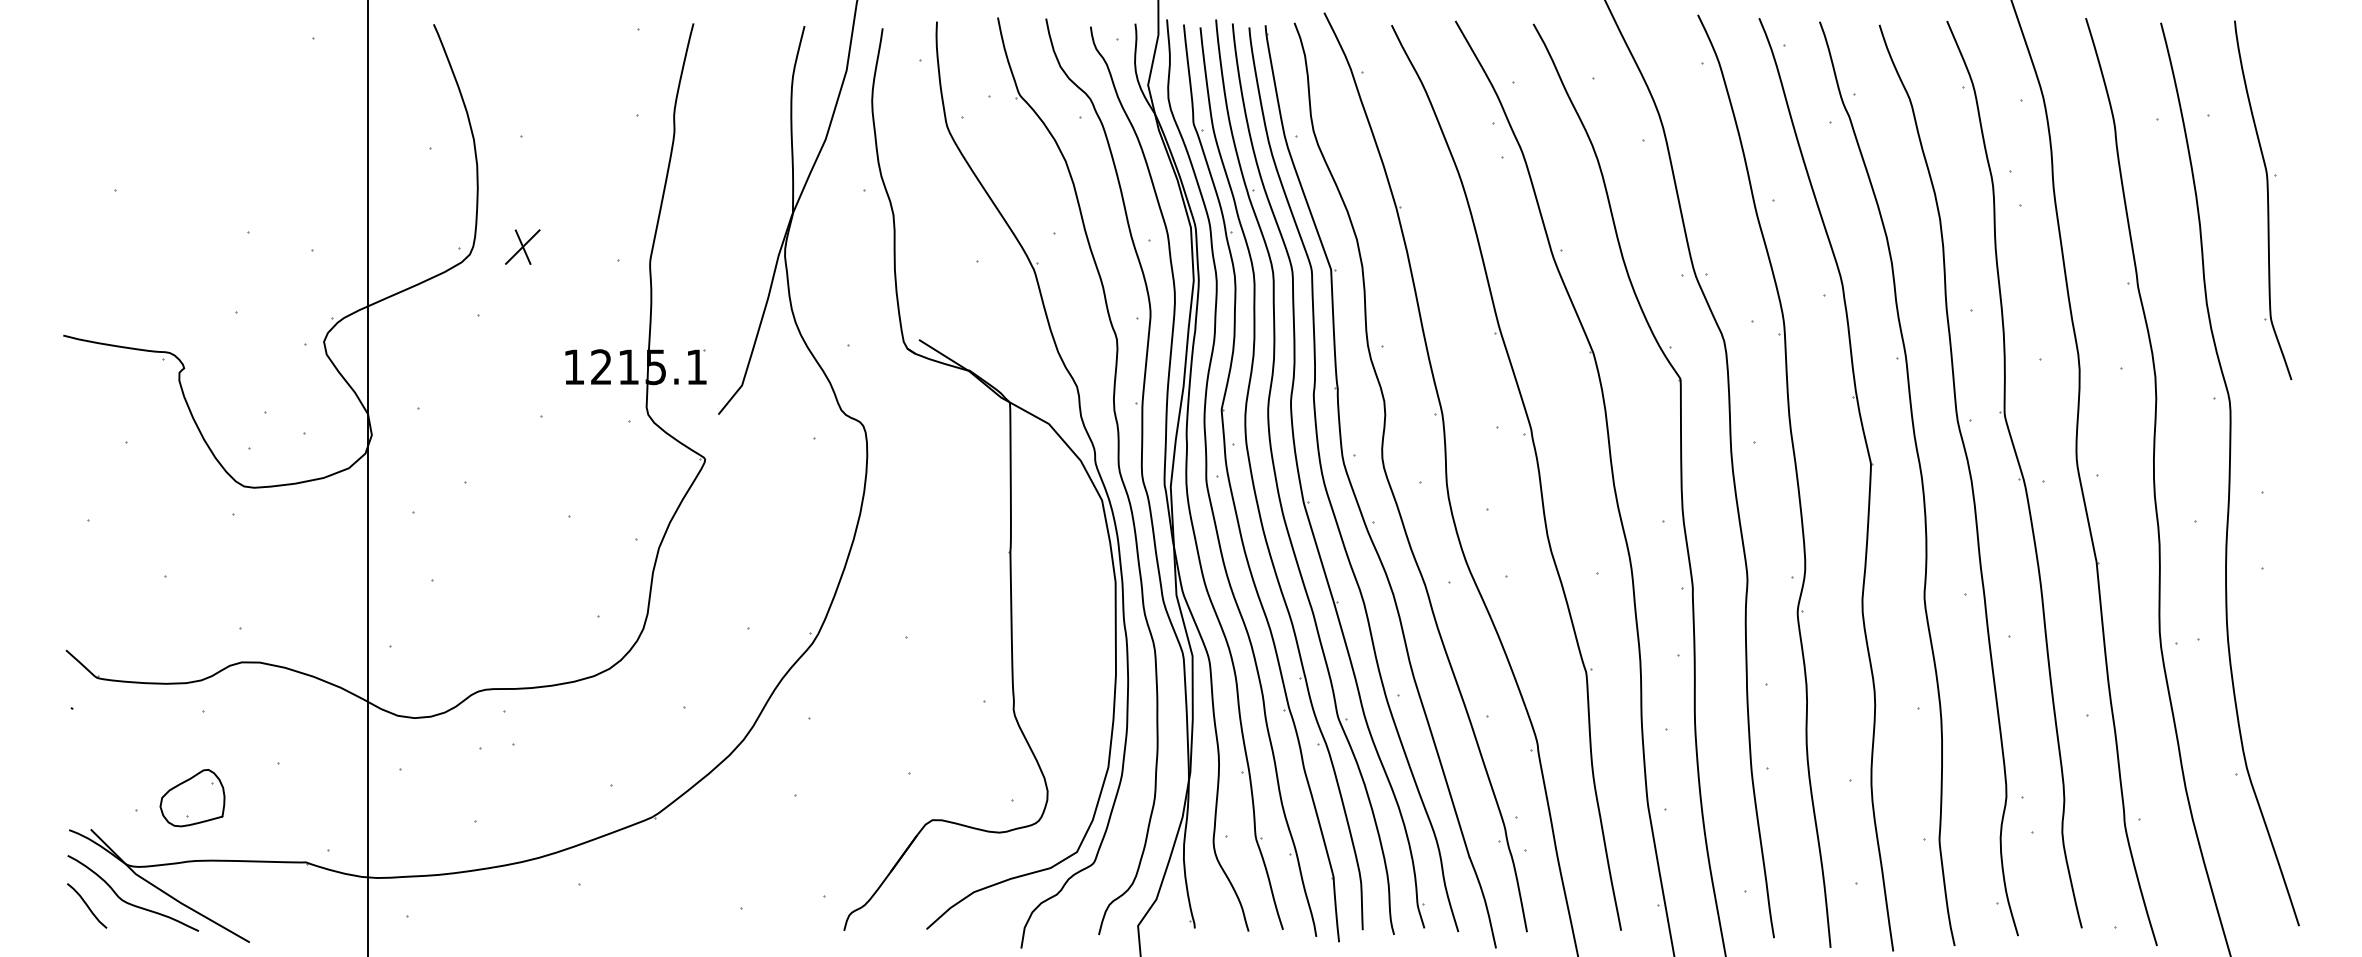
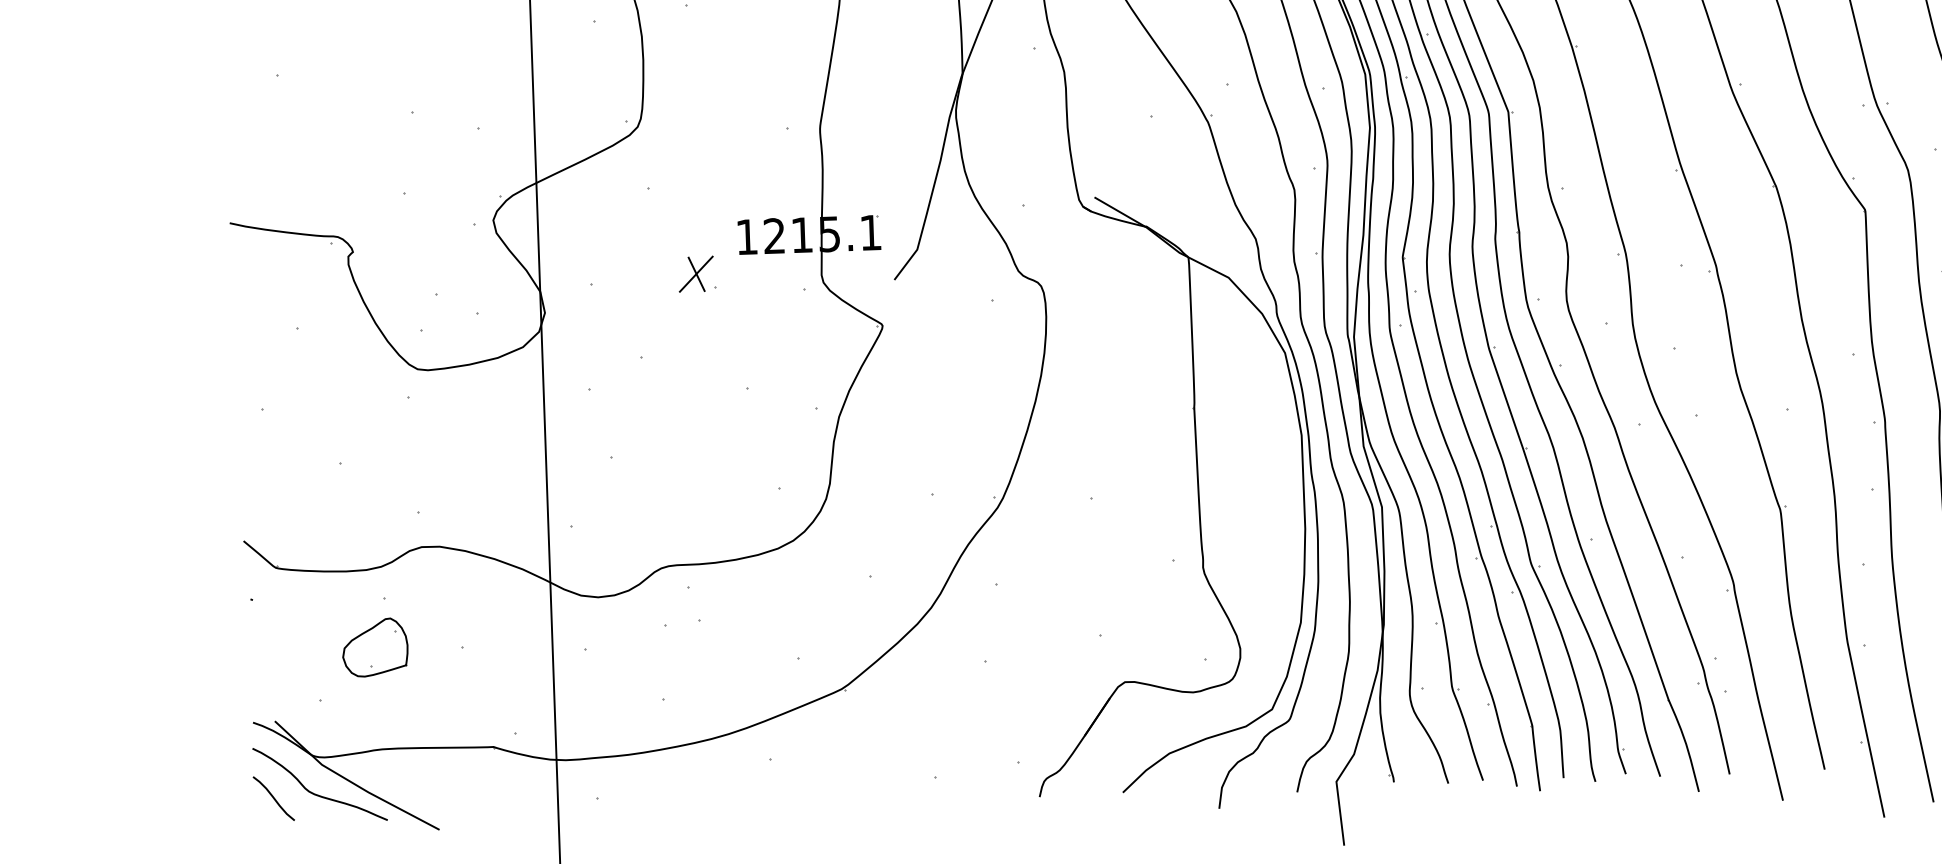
part: (522, 246) -> (695, 273), moved
part: (192, 798) -> (375, 648), moved

